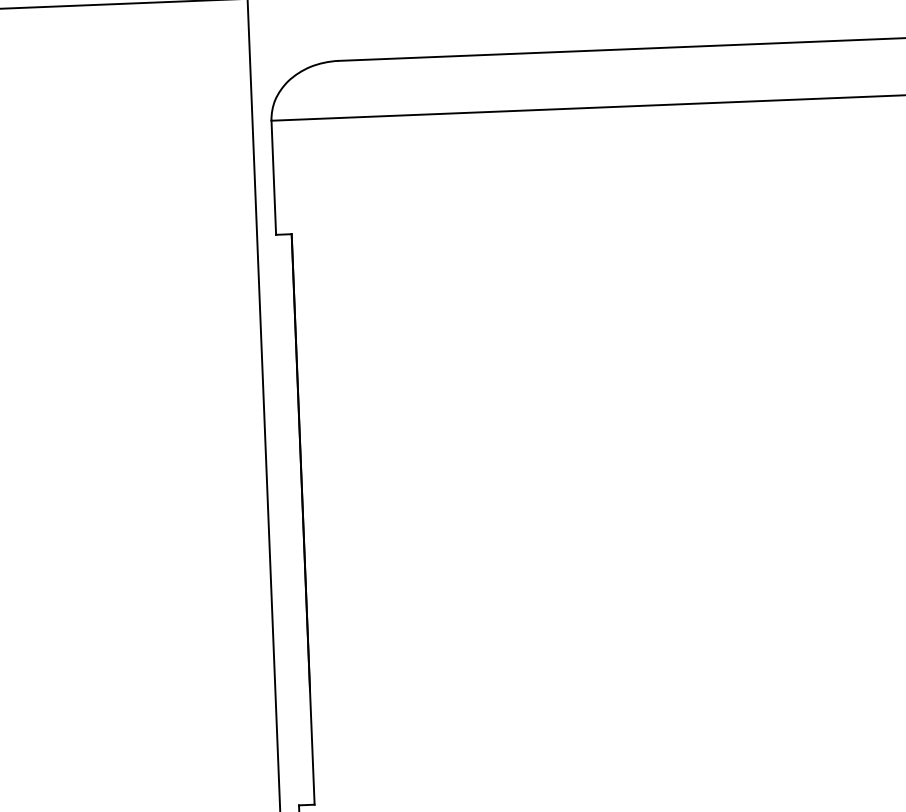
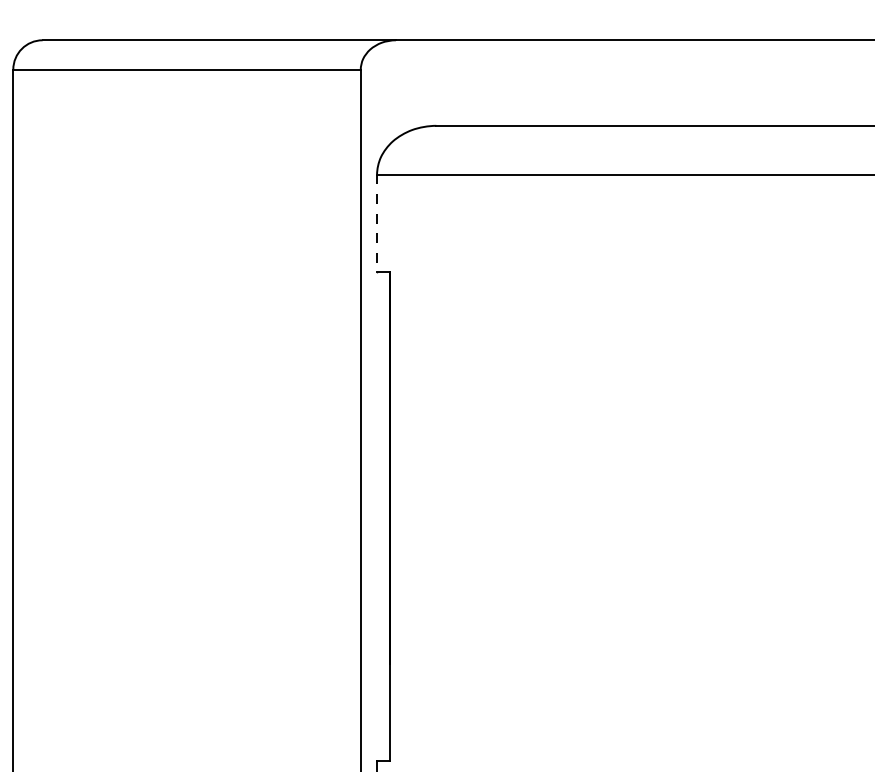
line: (274, 177) -> (377, 223), solid -> dashed

